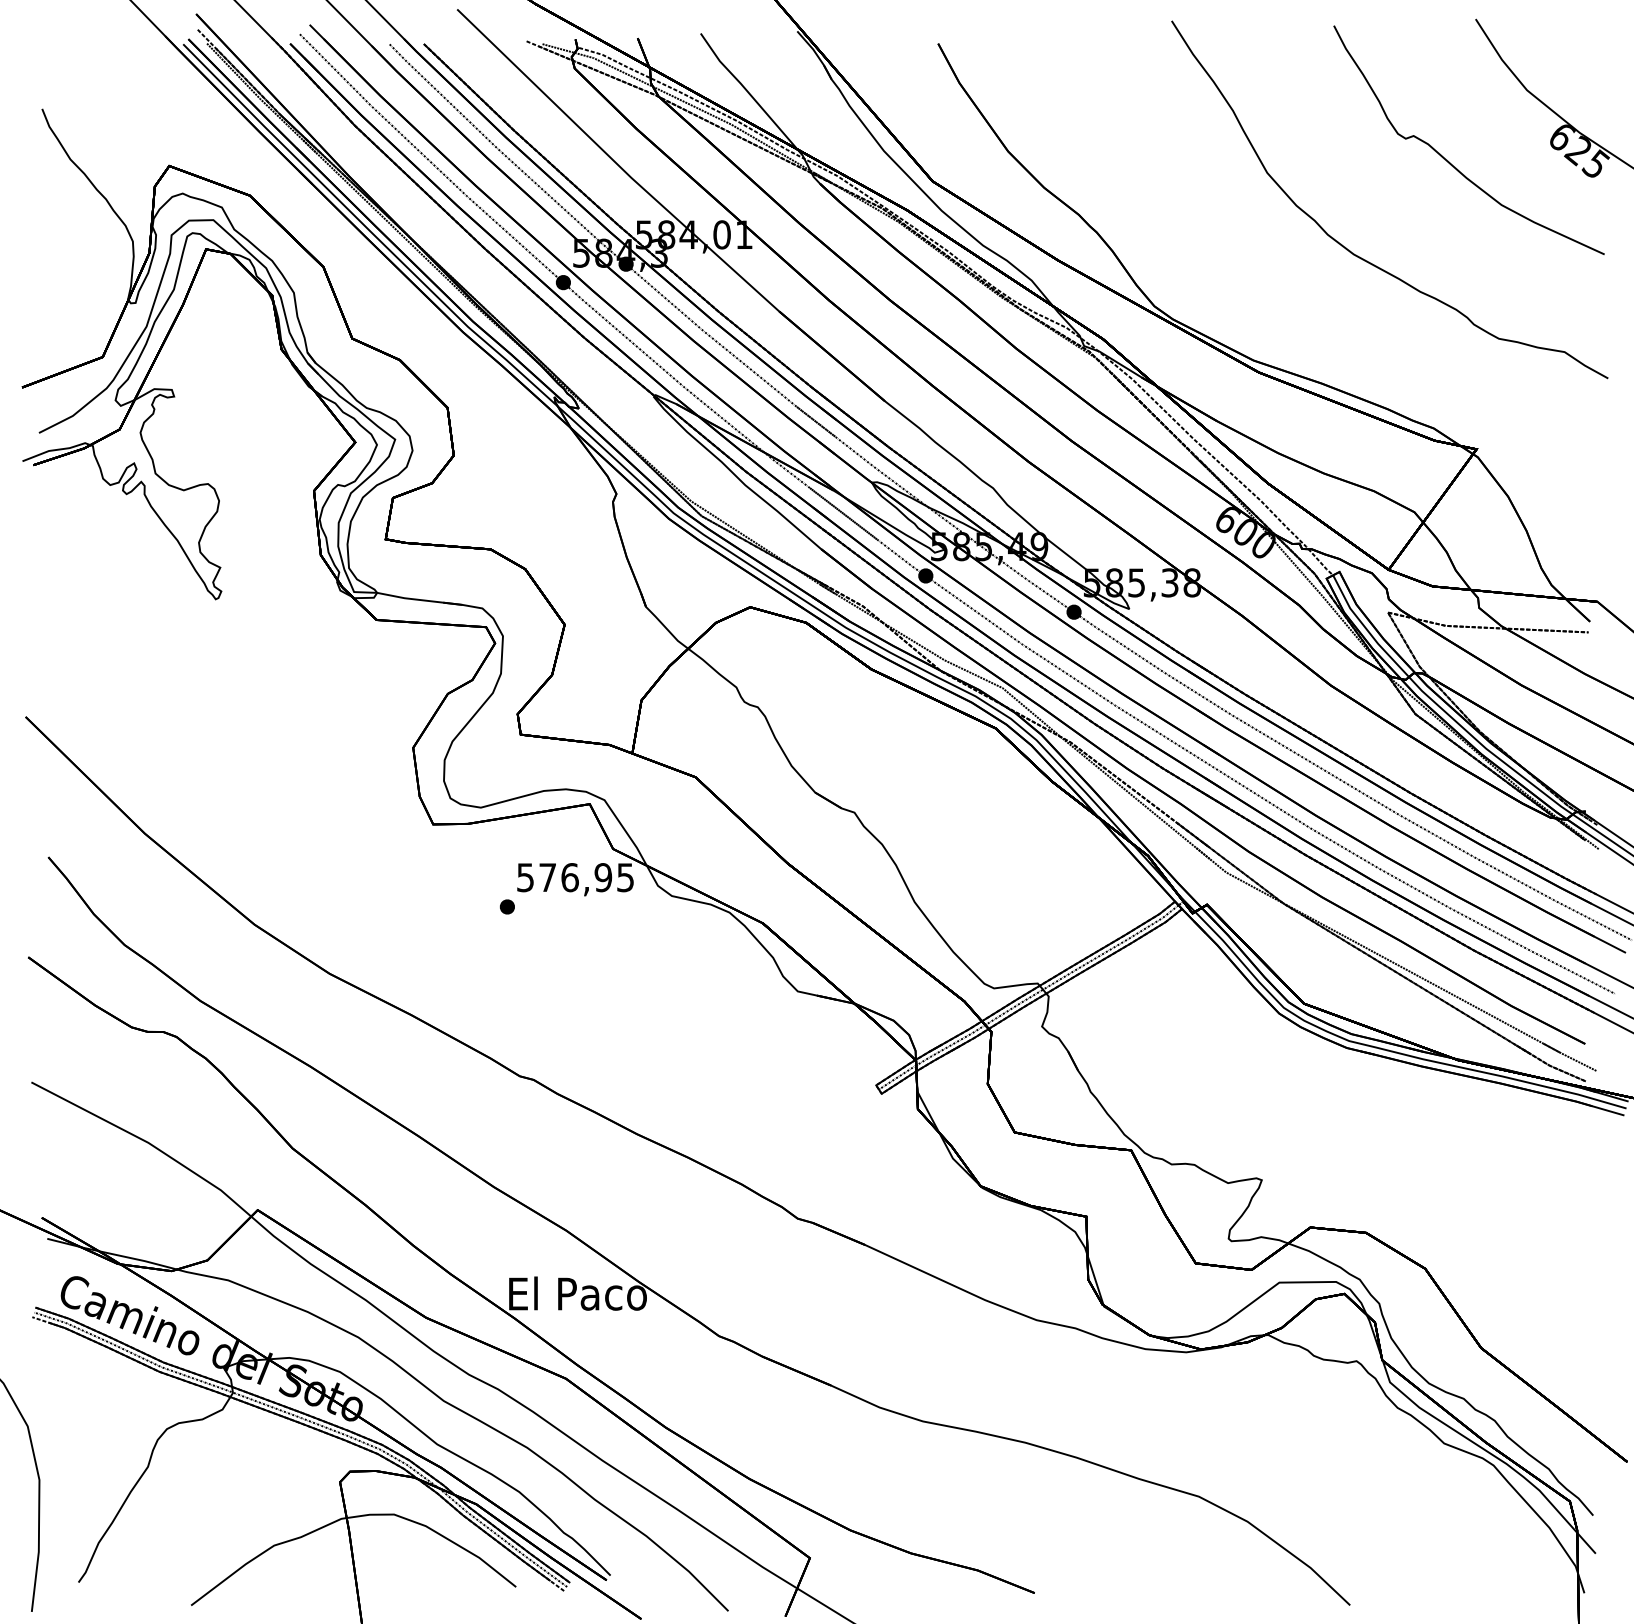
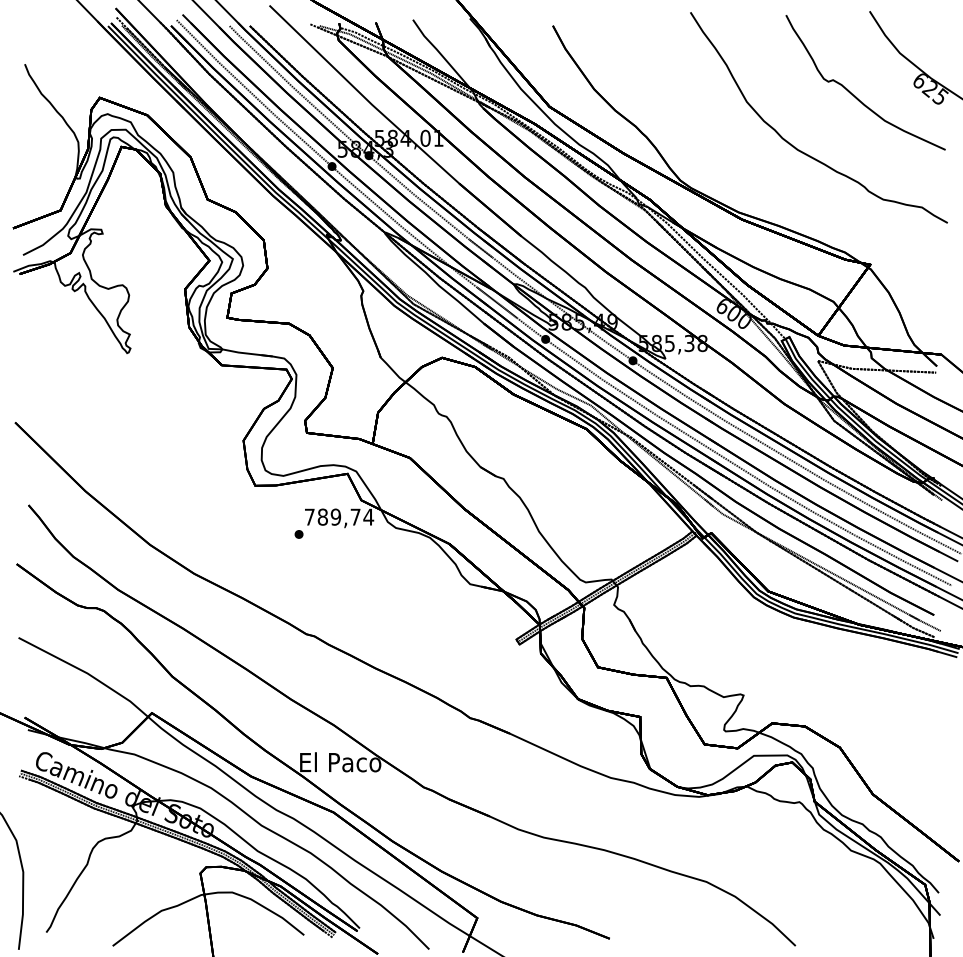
text: (576, 876) -> (339, 516), 576,95 -> 789,74

